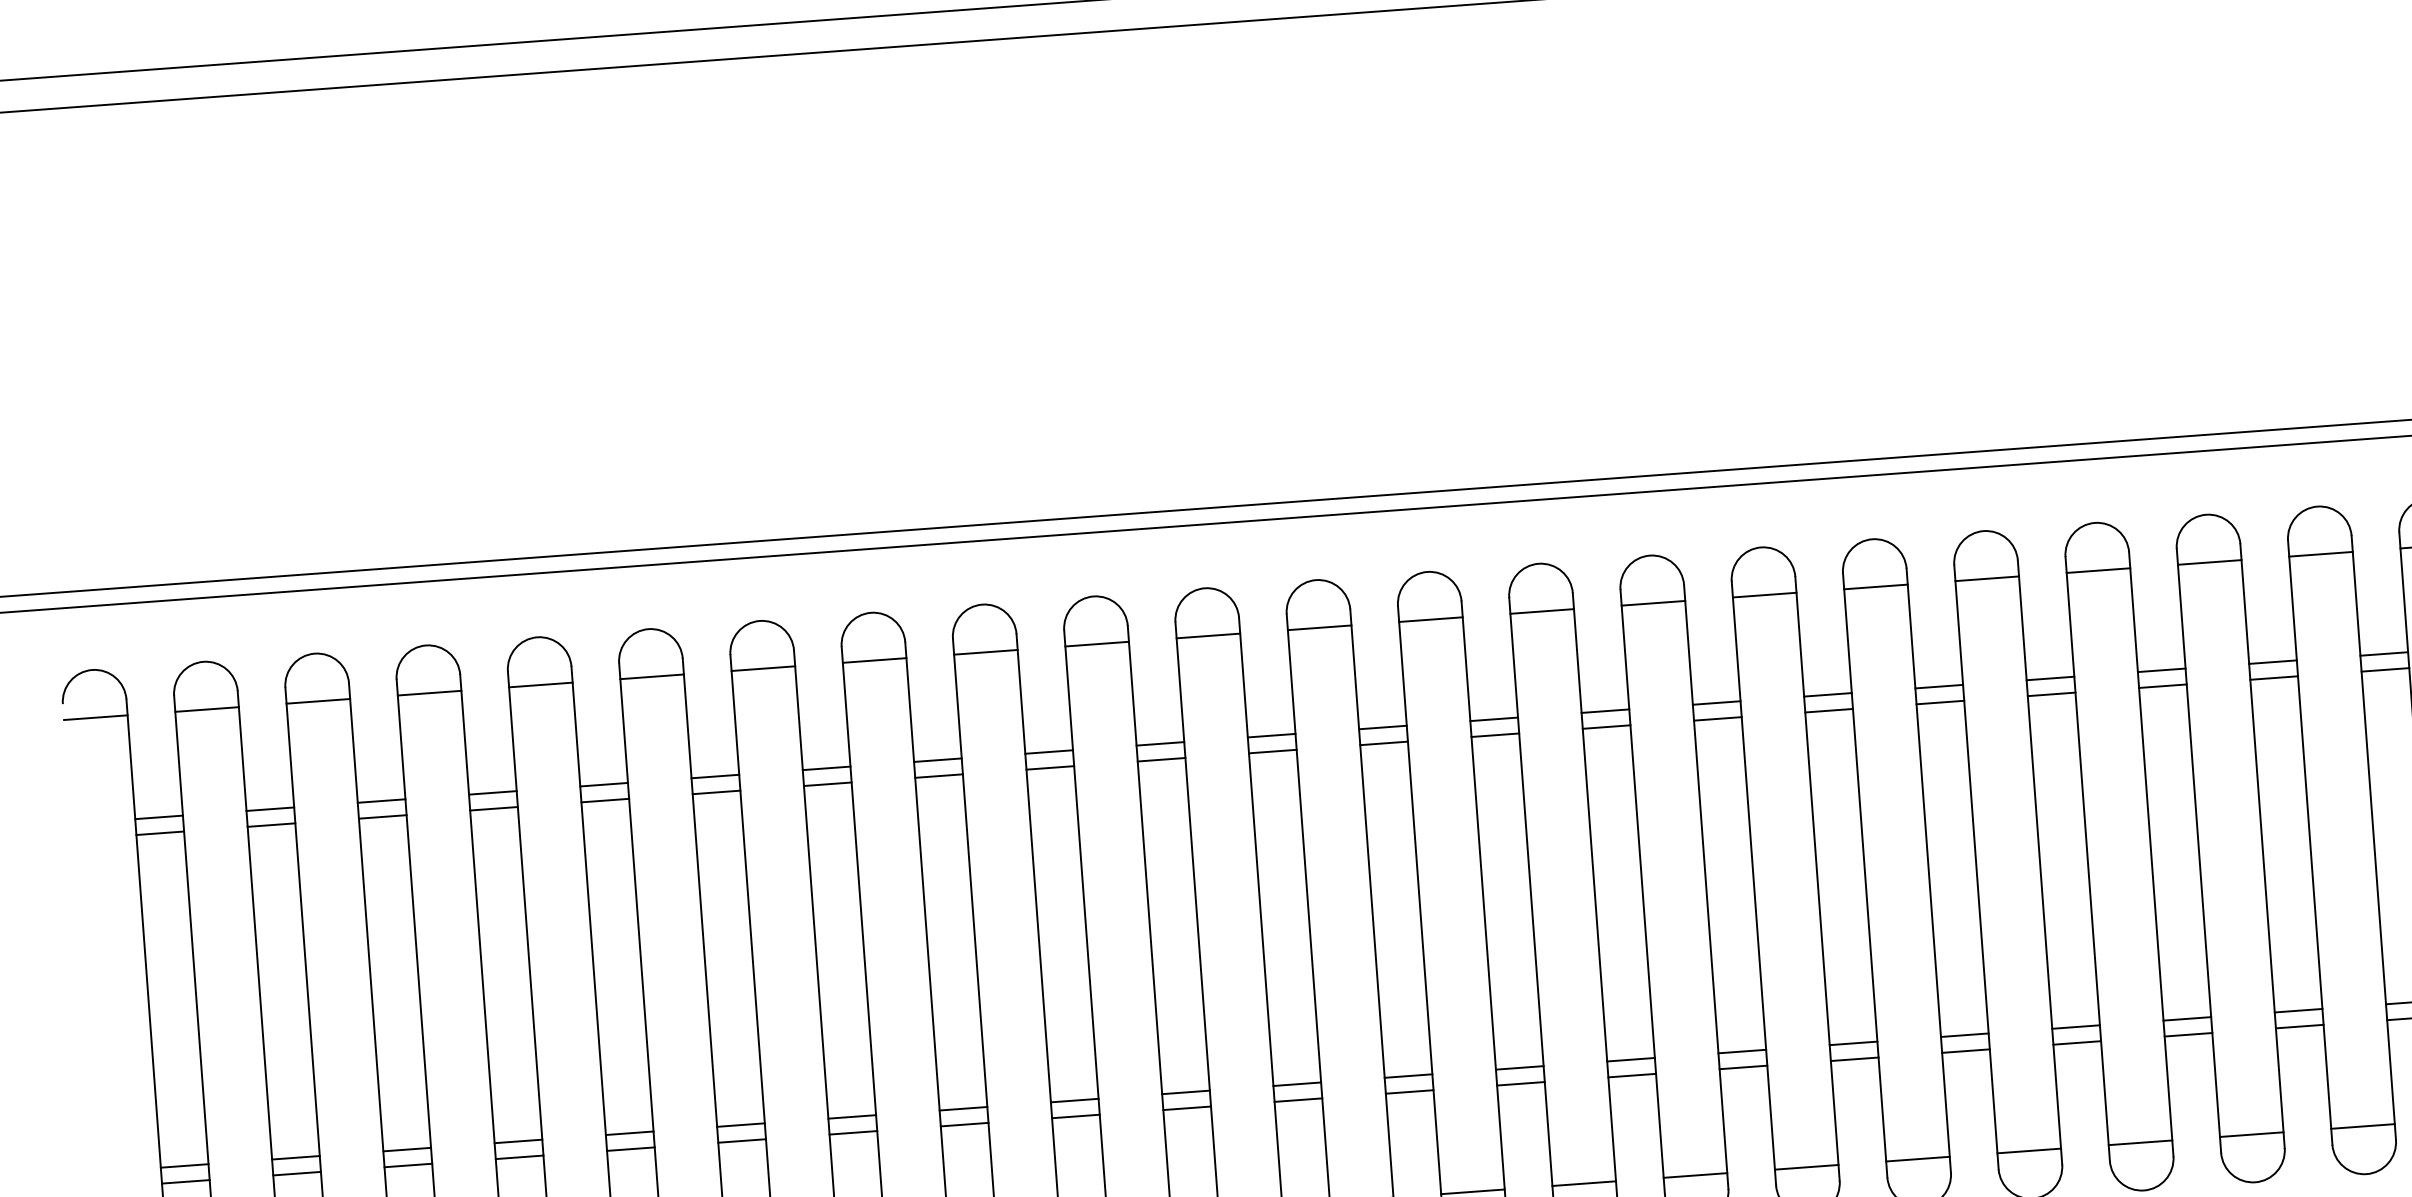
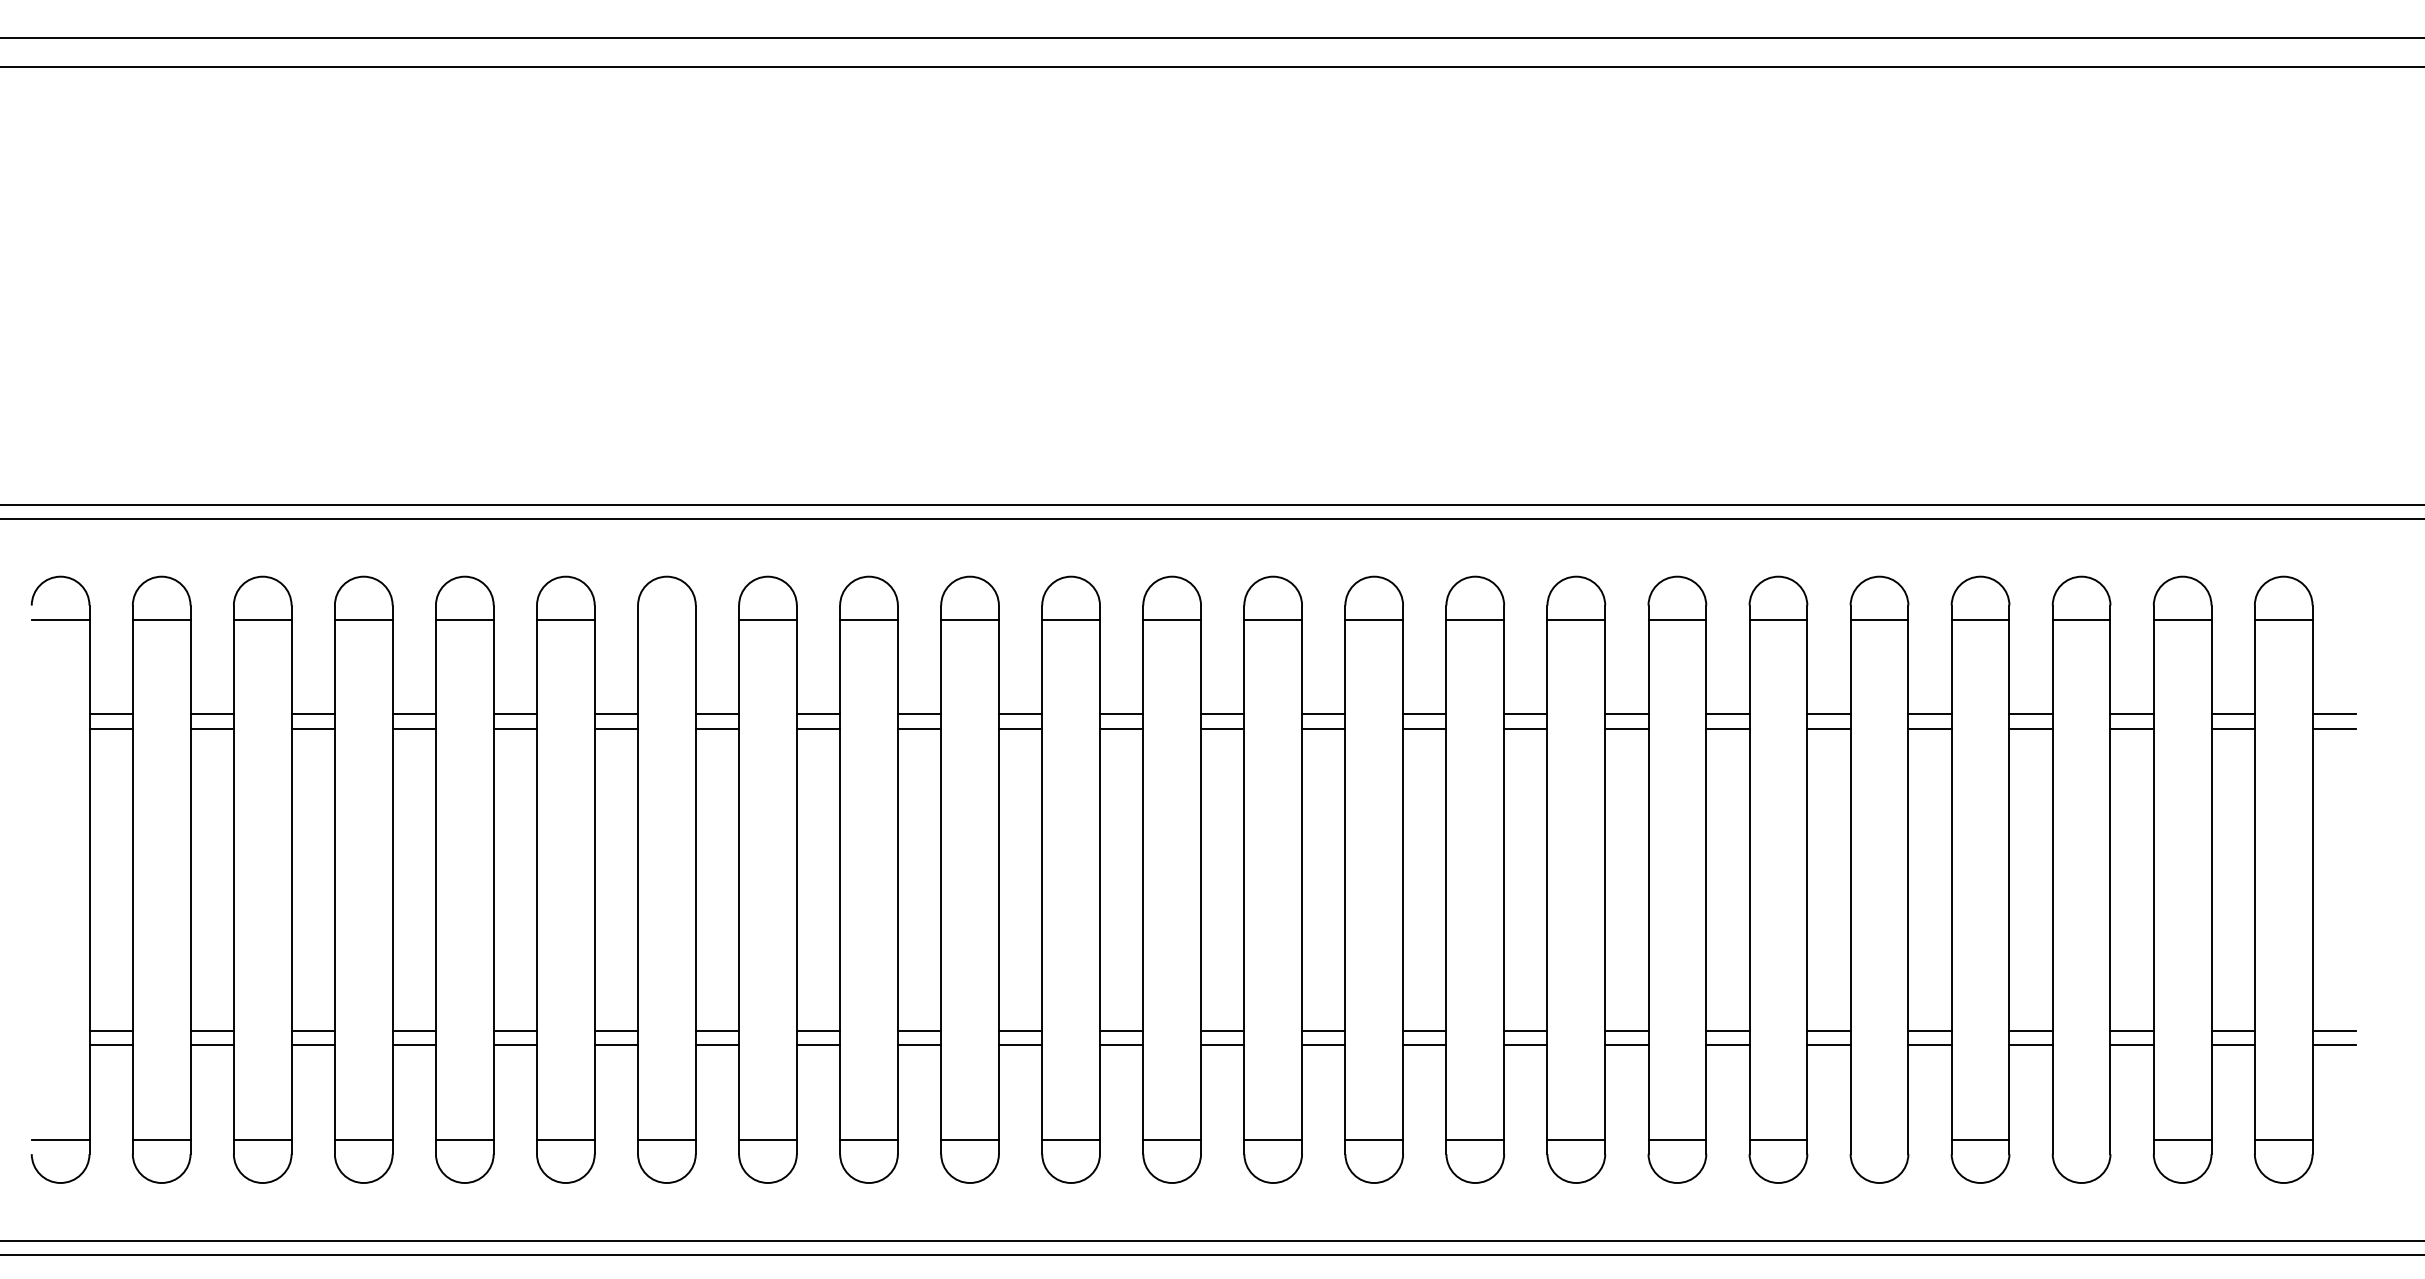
line: (762, 669) -> (666, 620), removed
line: (2362, 1126) -> (2081, 1139), removed
line: (2140, 1142) -> (1879, 1139), removed

